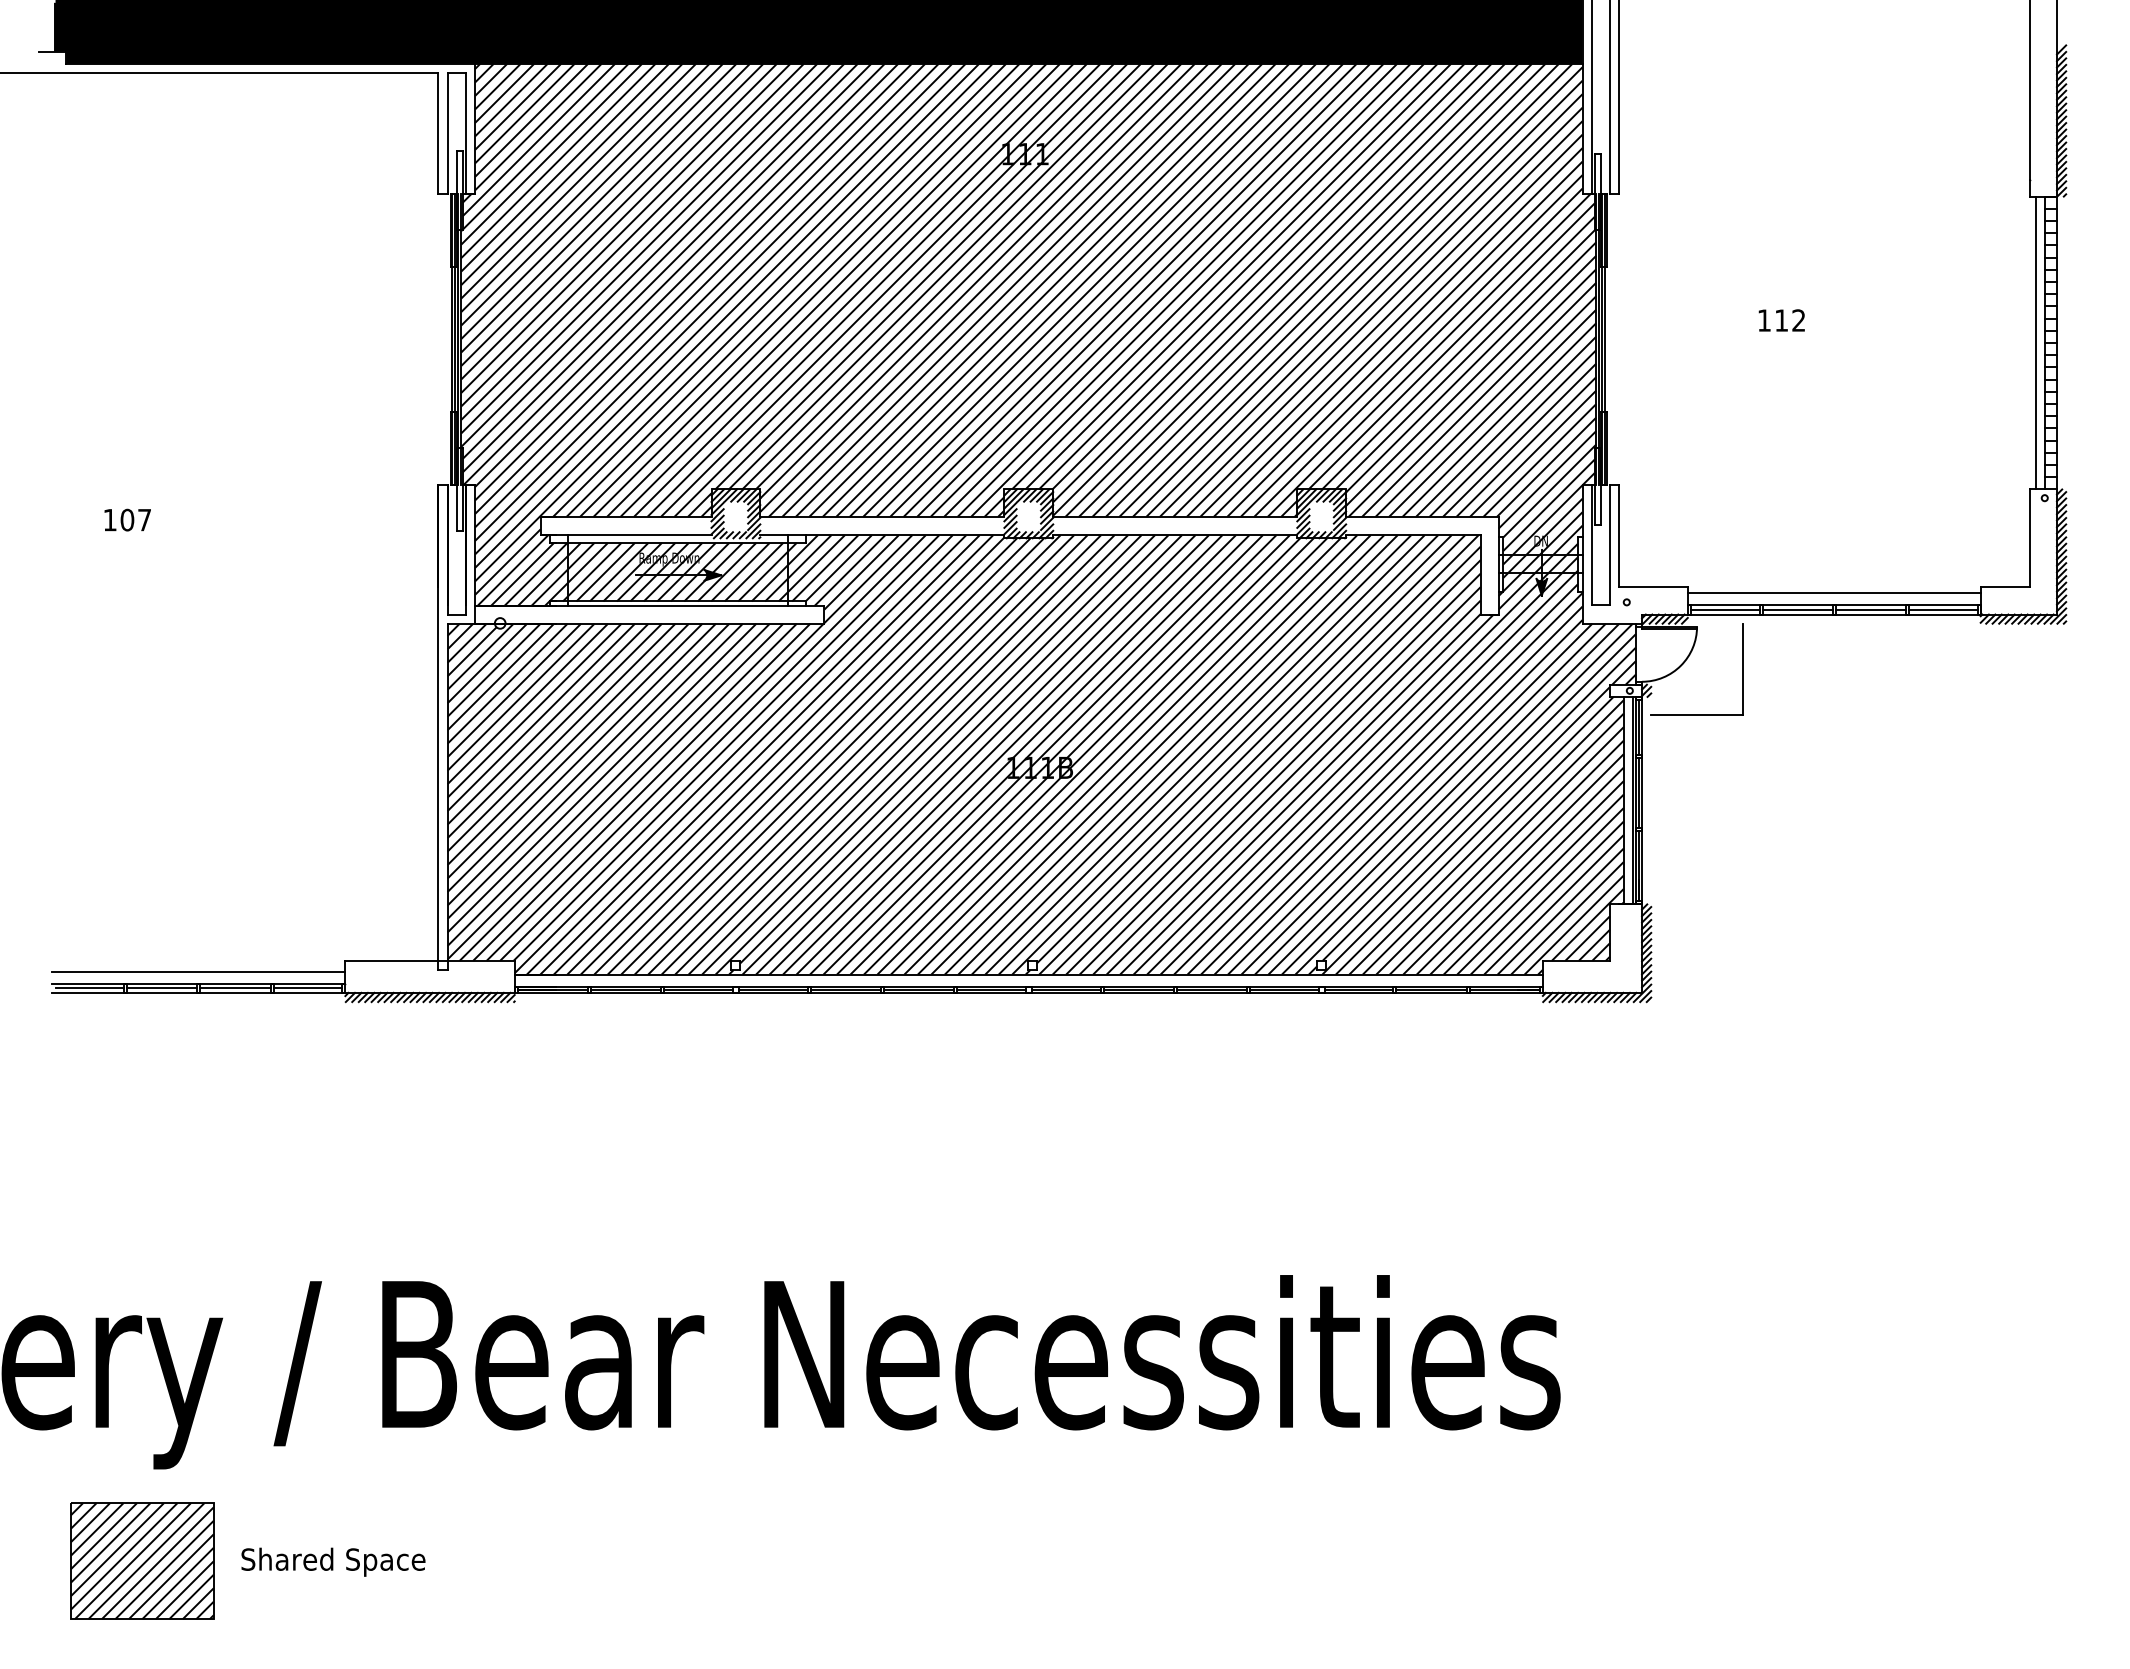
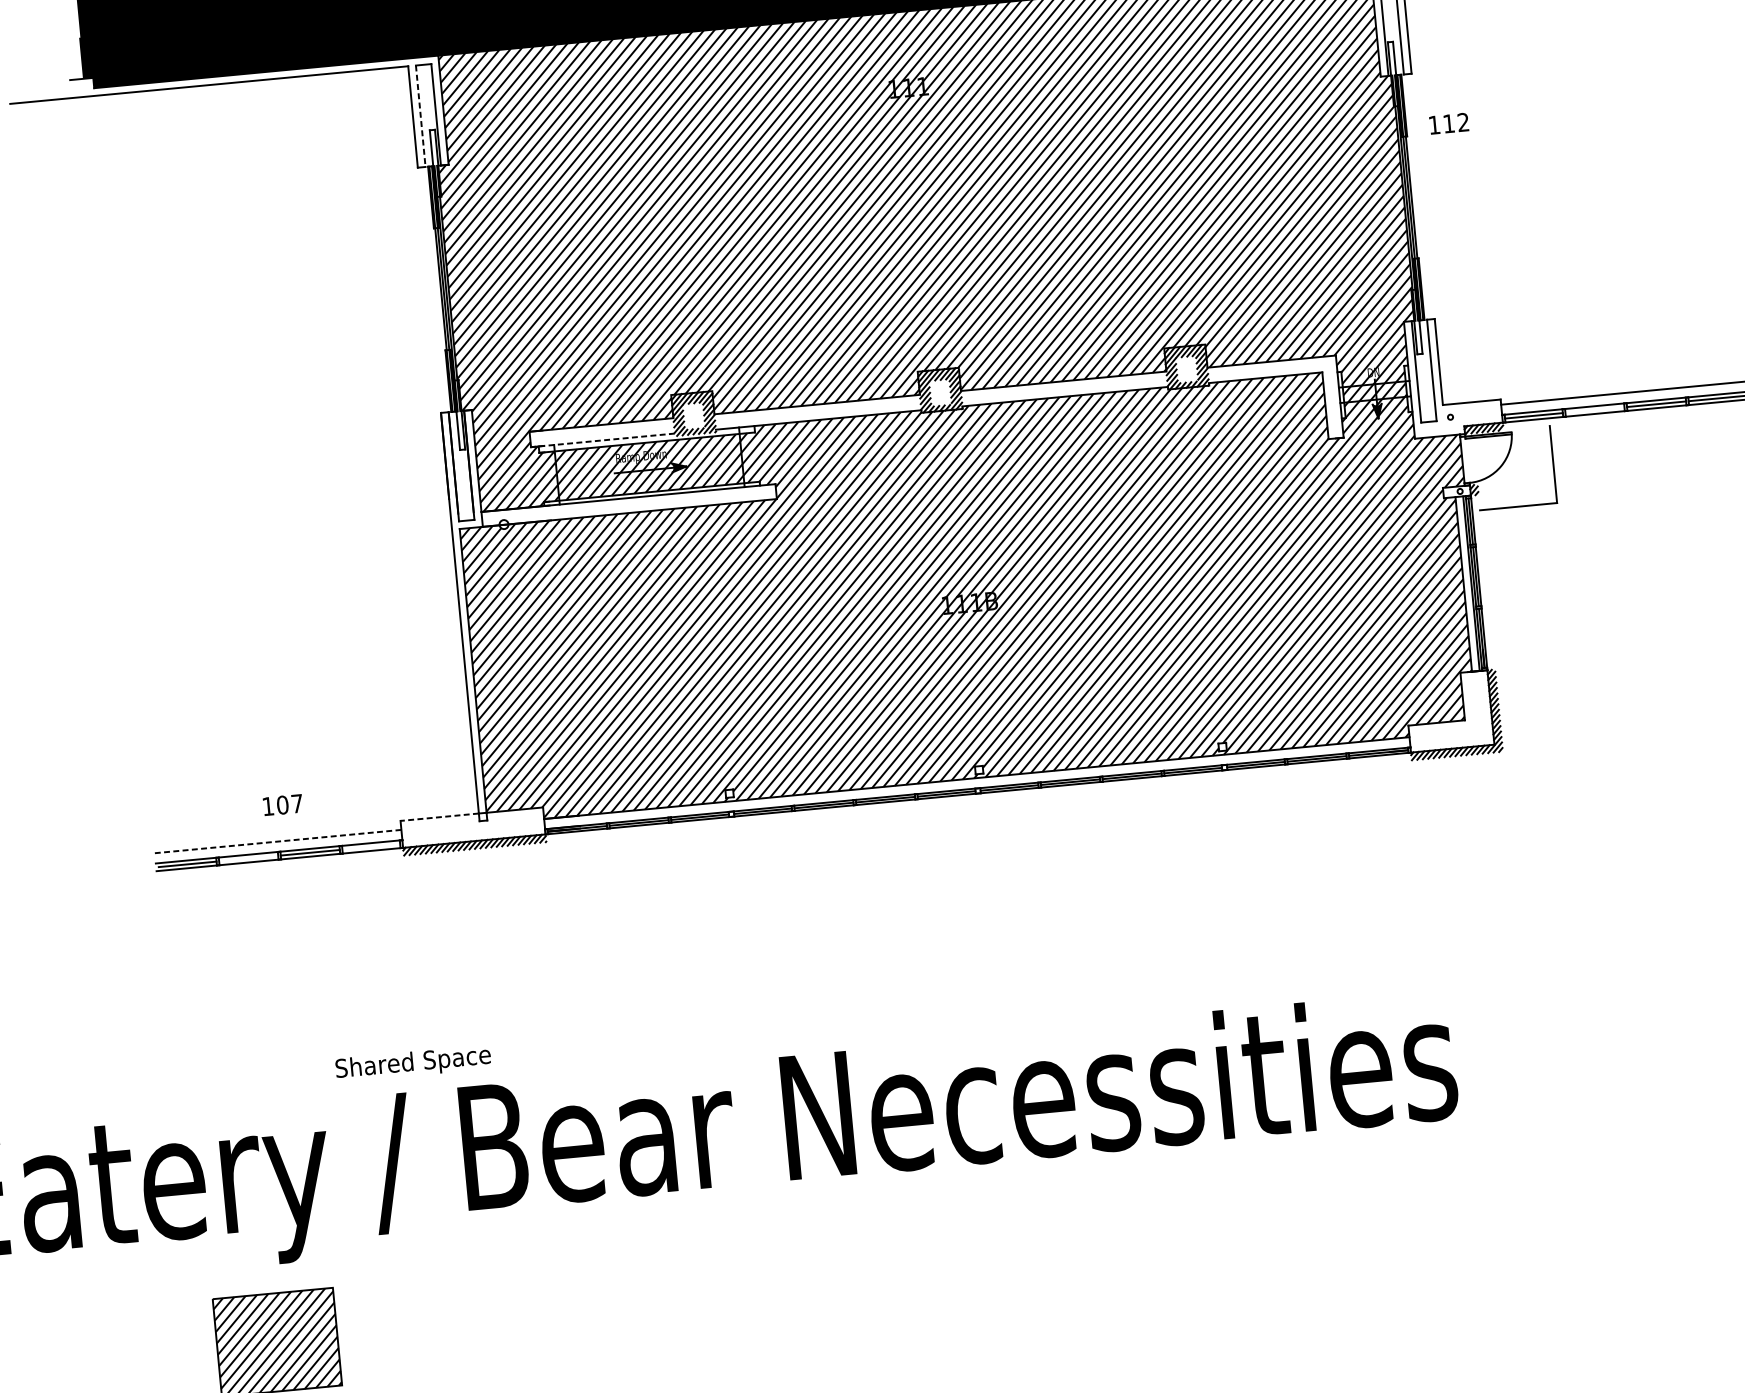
line: (447, 133) -> (420, 116), solid -> dashed
text: (1781, 320) -> (1448, 123), moved
text: (127, 519) -> (282, 804), moved
line: (625, 535) -> (602, 440), solid -> dashed
line: (1797, 609) -> (1594, 409), removed
line: (391, 960) -> (439, 816), solid -> dashed
line: (198, 971) -> (277, 841), solid -> dashed
line: (162, 988) -> (248, 858), removed
line: (307, 988) -> (370, 847), removed
text: (333, 1561) -> (413, 1063), moved

